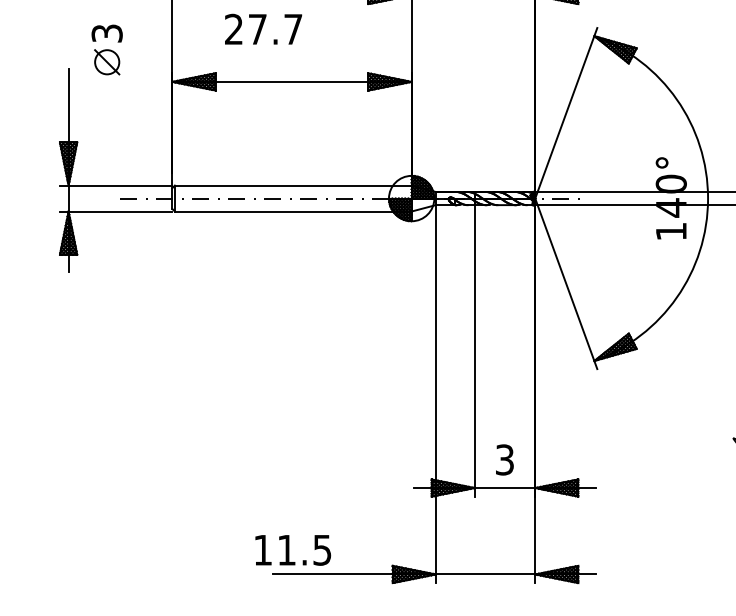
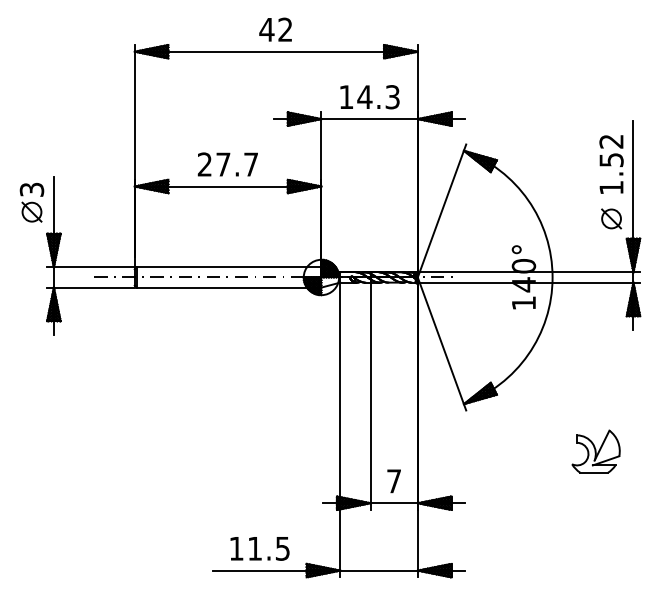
text: (262, 29) -> (227, 164), moved
part: (106, 49) -> (31, 202), moved
text: (505, 460) -> (394, 481), 3 -> 7
text: (292, 549) -> (259, 548), moved

